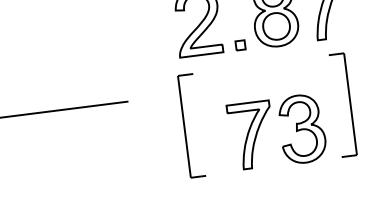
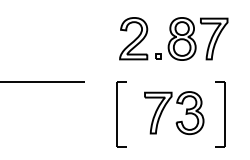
part: (343, 105) -> (220, 114), moved
part: (191, 125) -> (121, 114), moved

